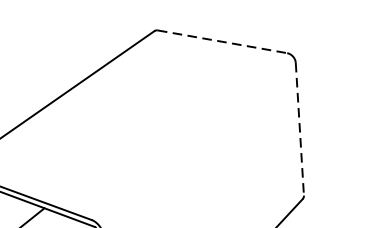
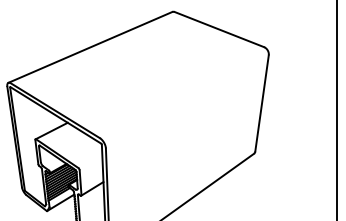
line: (222, 41) -> (219, 29), dashed -> solid
line: (300, 129) -> (262, 103), dashed -> solid

